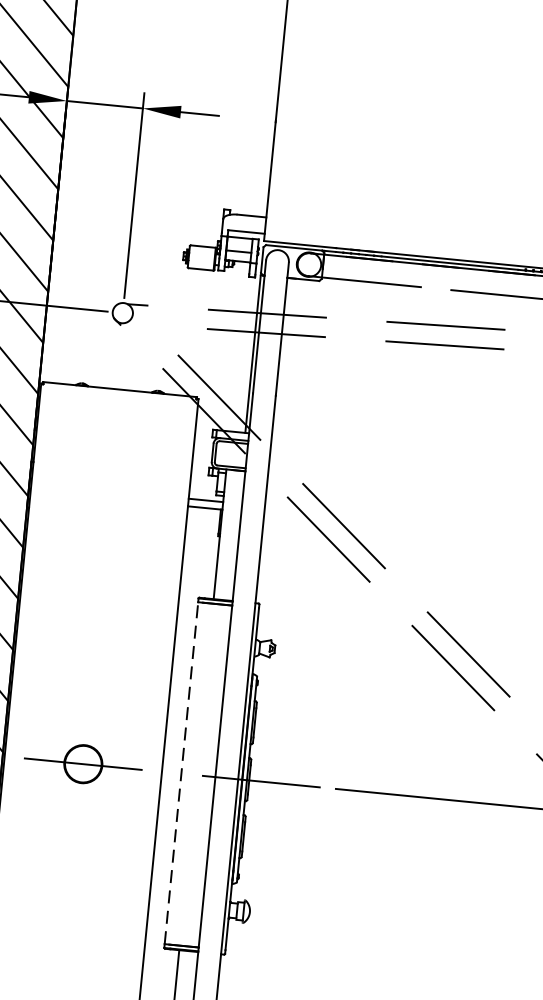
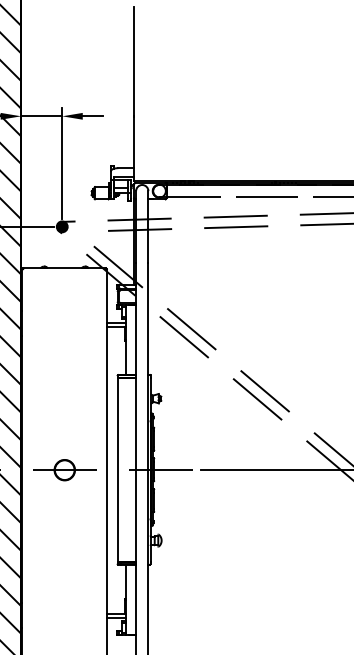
fill: (121, 312) -> (61, 226), added
line: (181, 772) -> (117, 469), dashed -> solid

